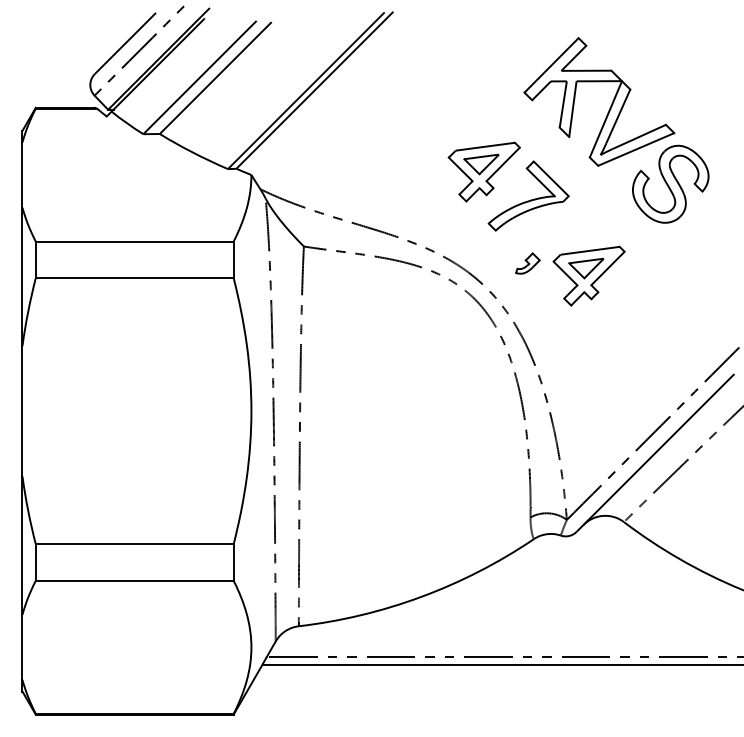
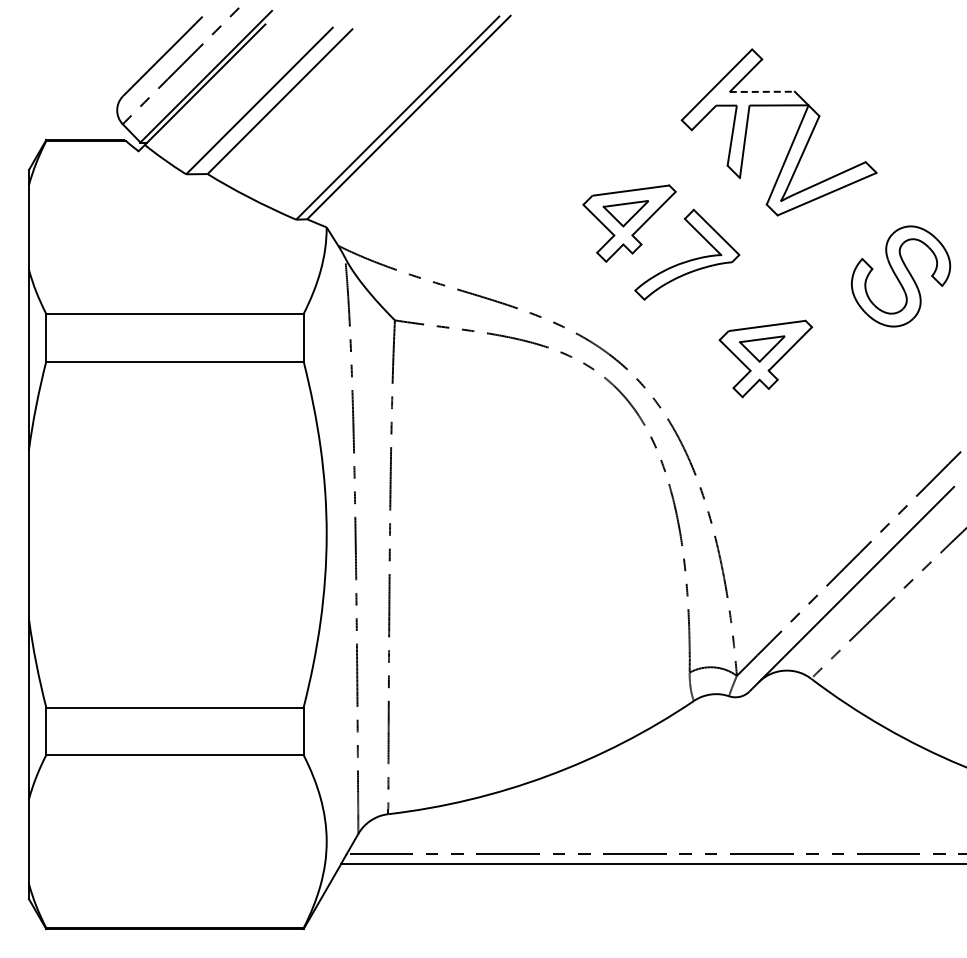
line: (586, 70) -> (762, 91), solid -> dashed
part: (671, 184) -> (901, 276), moved
part: (527, 263) -> (685, 342), removed

